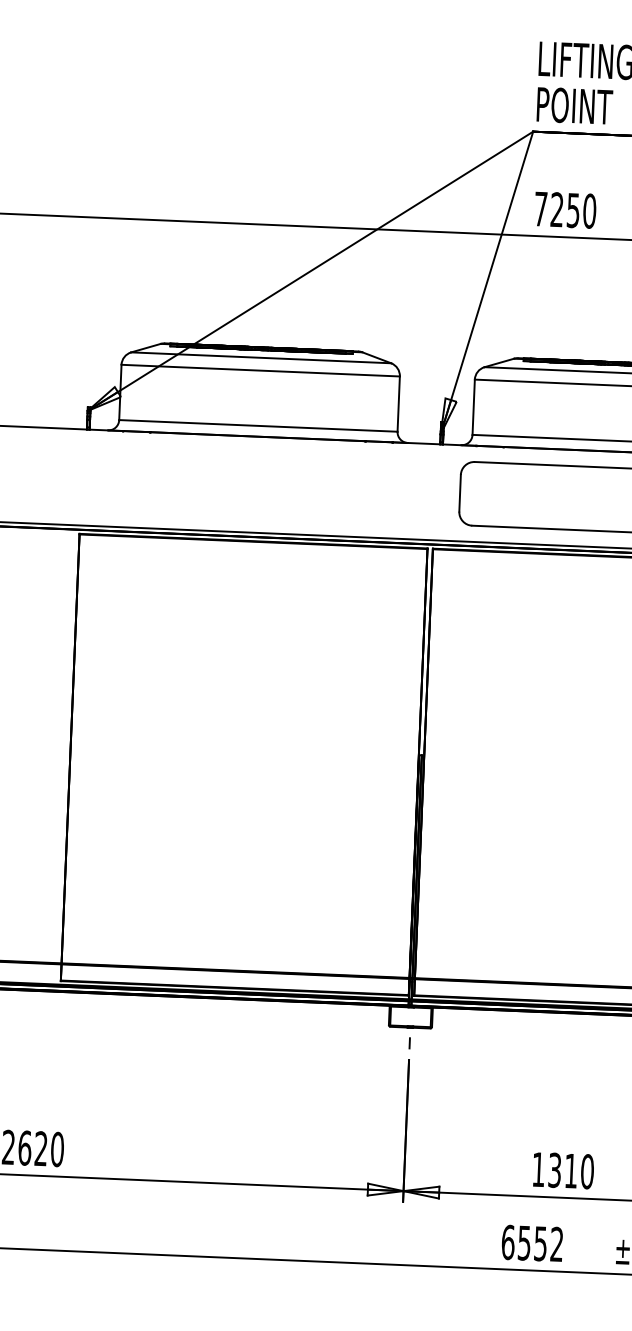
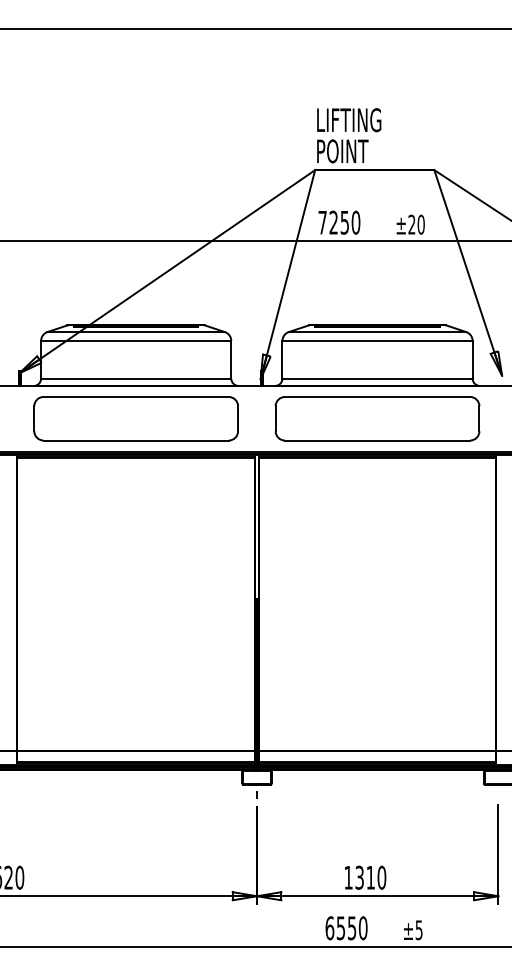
part: (254, 484) -> (135, 418), added
text: (555, 1244) -> (362, 928), 6552 -> 6550

